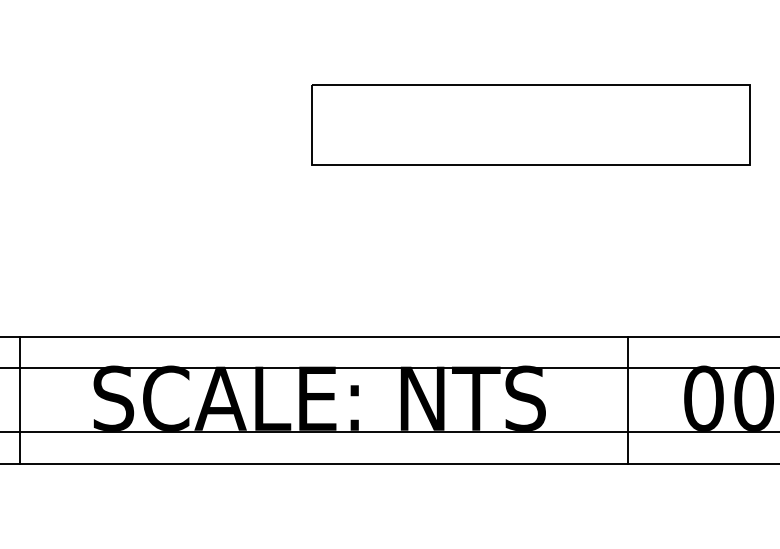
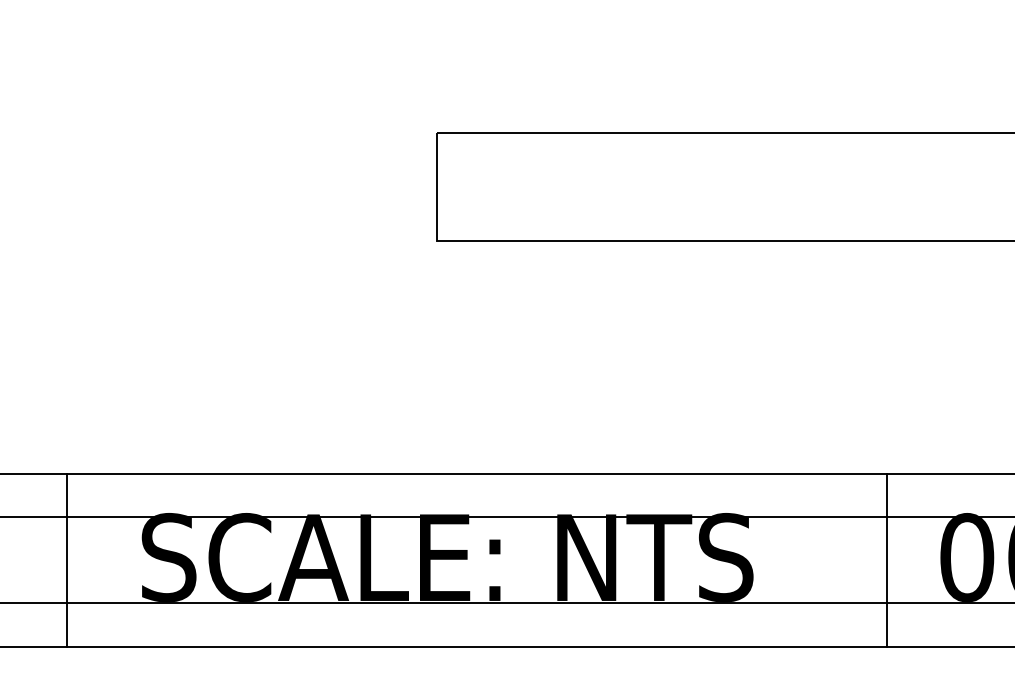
line: (20, 400) -> (67, 560), moved
line: (627, 400) -> (886, 560), moved

